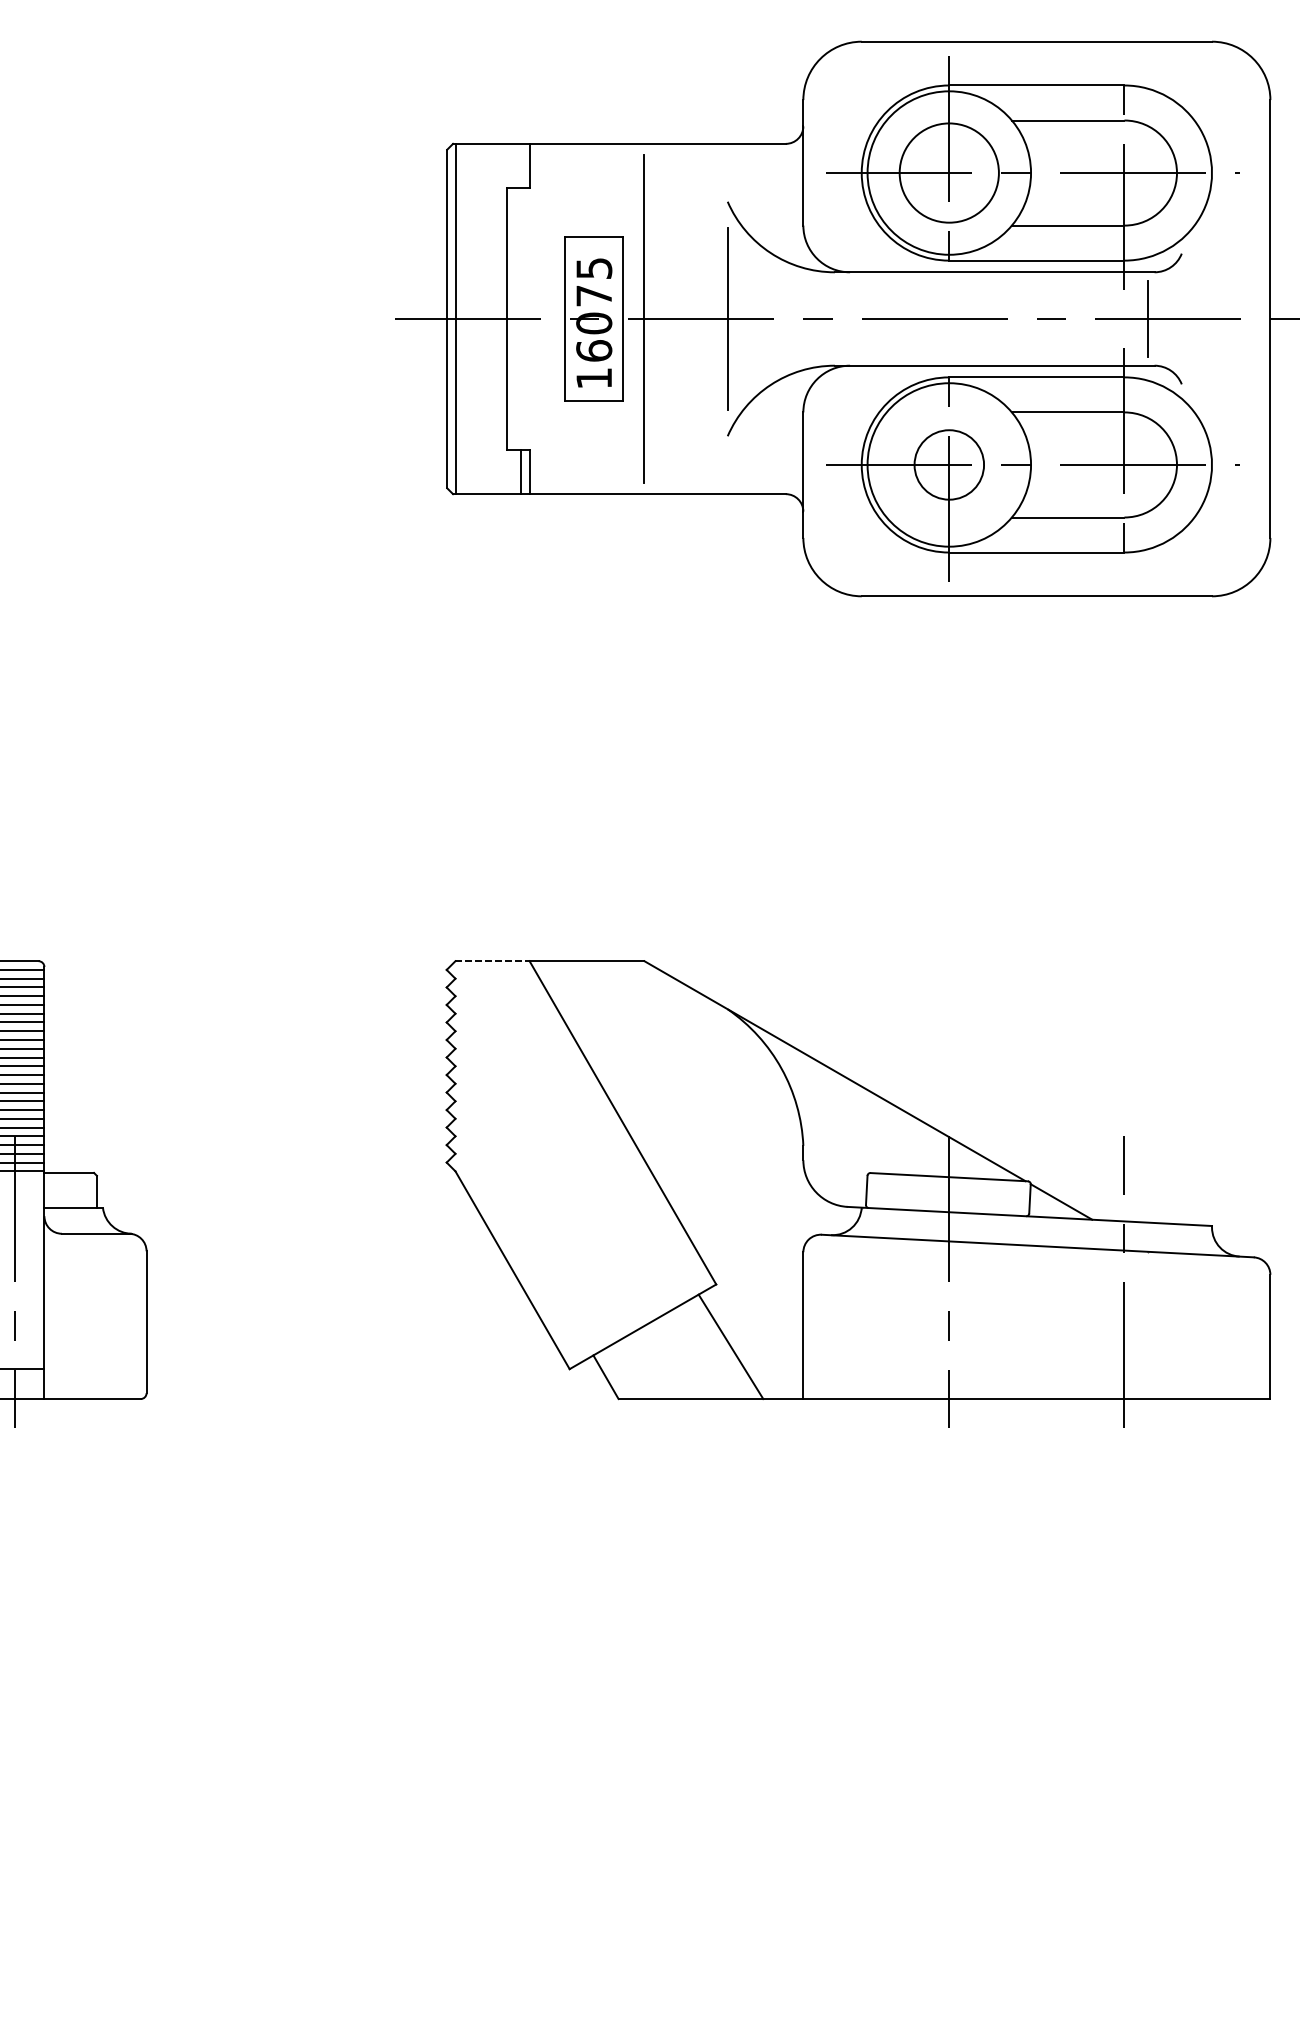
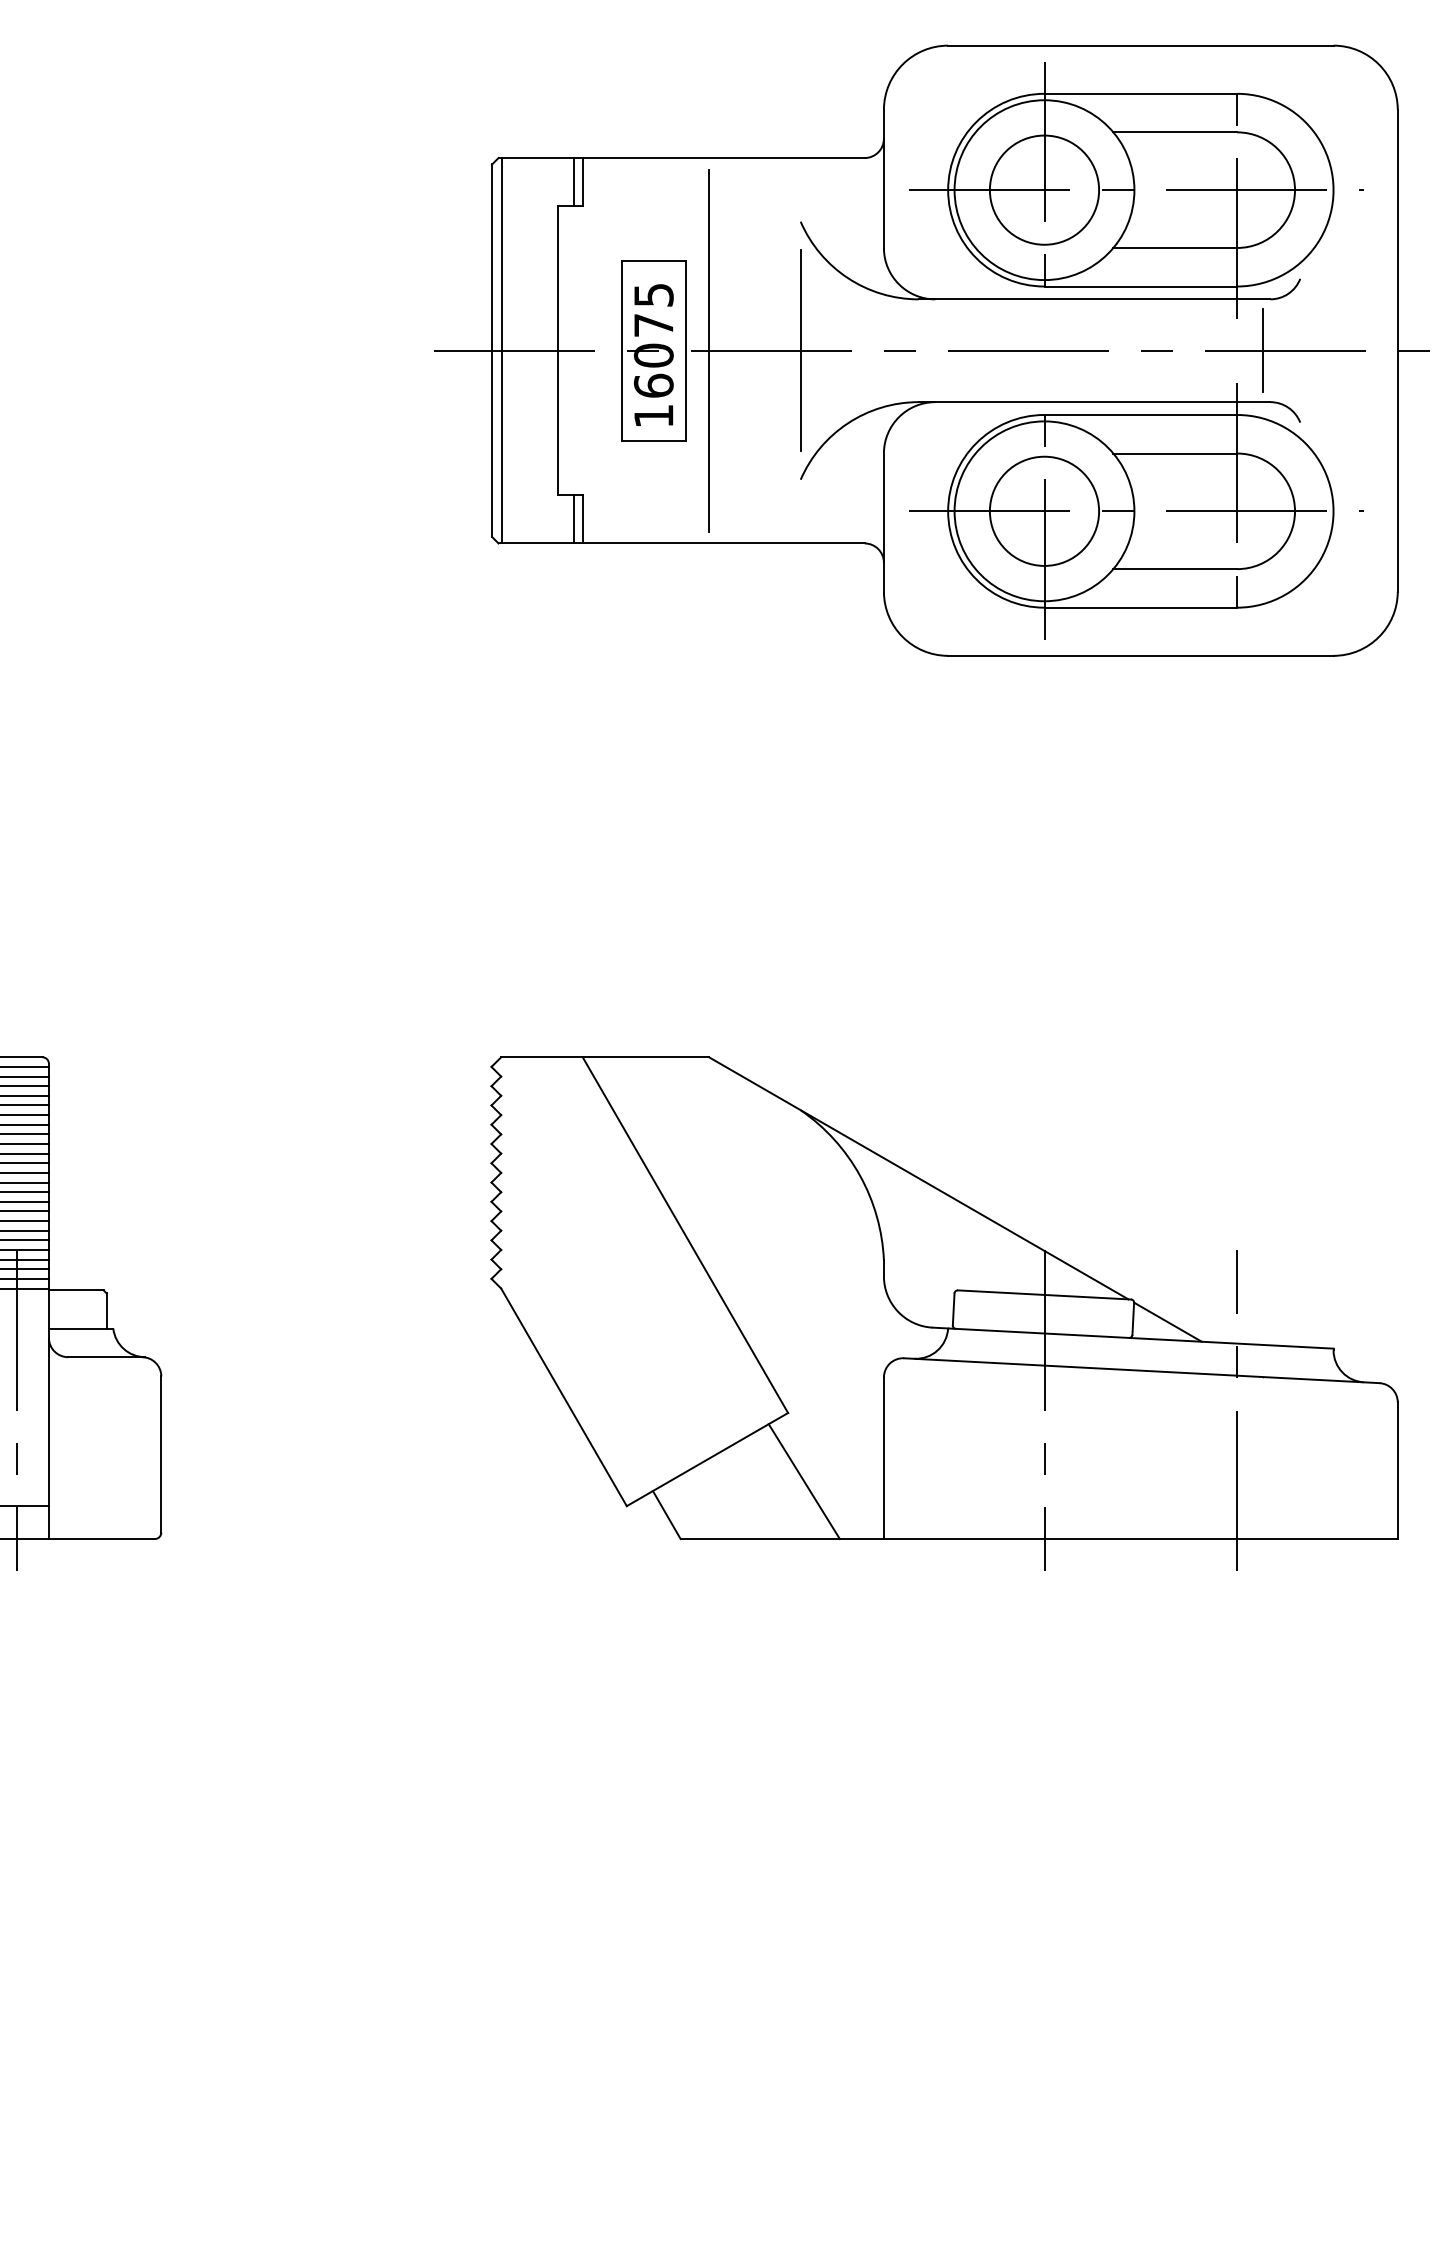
line: (521, 166) -> (573, 182), added
circle: (949, 464) -> (1044, 510), size x1.43
line: (492, 961) -> (541, 1057), dashed -> solid

